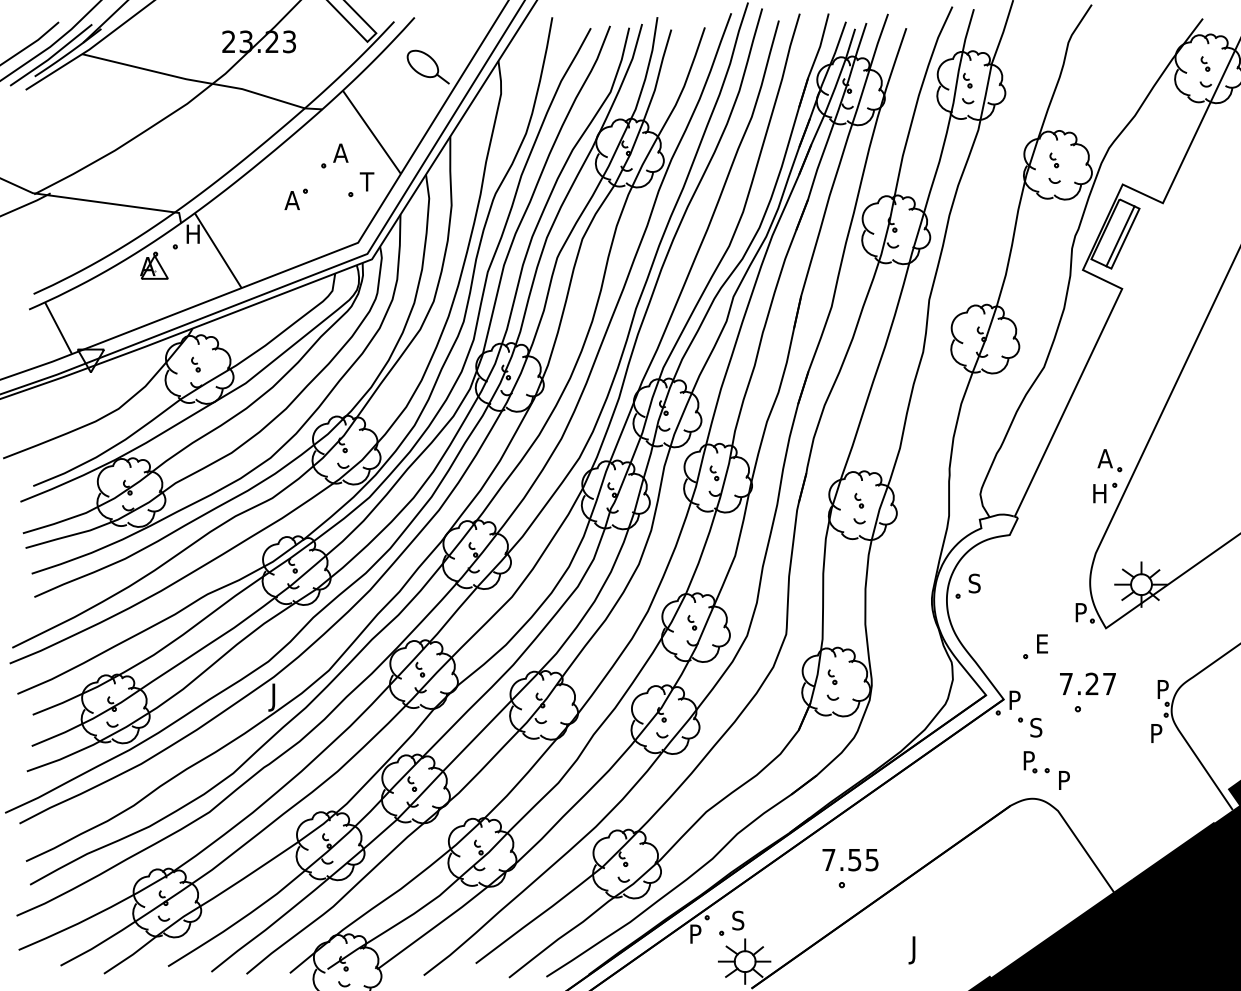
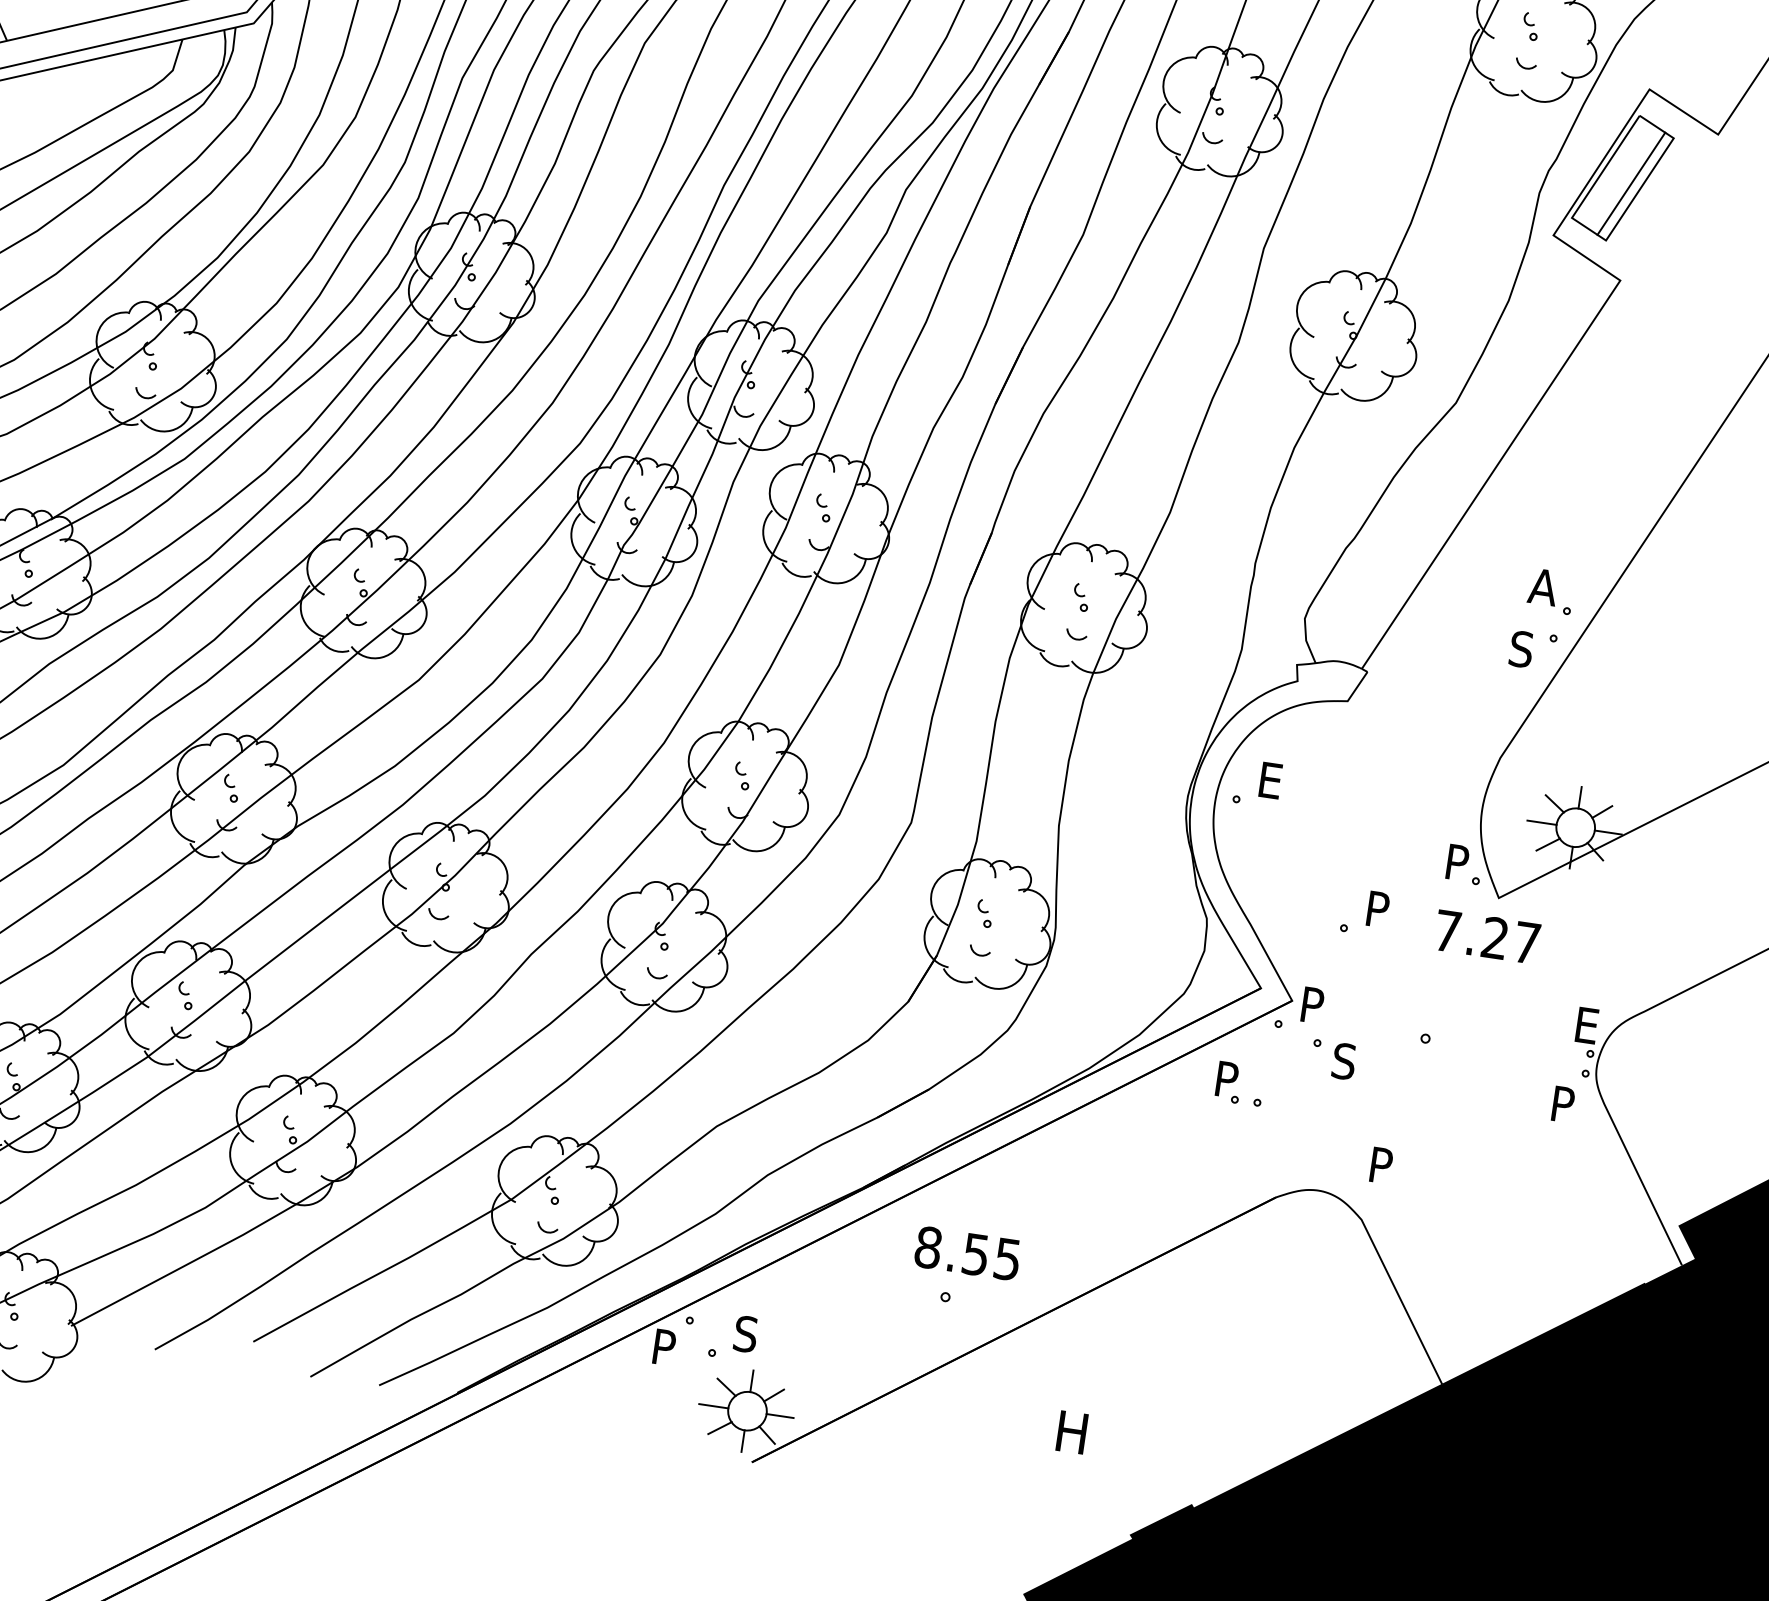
text: (1099, 493) -> (1523, 649), H -> S
text: (974, 583) -> (1269, 780), S -> E
text: (1043, 643) -> (1380, 909), E -> P
text: (1087, 683) -> (1486, 935), moved
text: (1164, 689) -> (1589, 1026), P -> E
part: (1036, 762) -> (1240, 1084), moved
text: (828, 859) -> (927, 1246), 7.55 -> 8.55
text: (917, 950) -> (1066, 1437), J -> H

